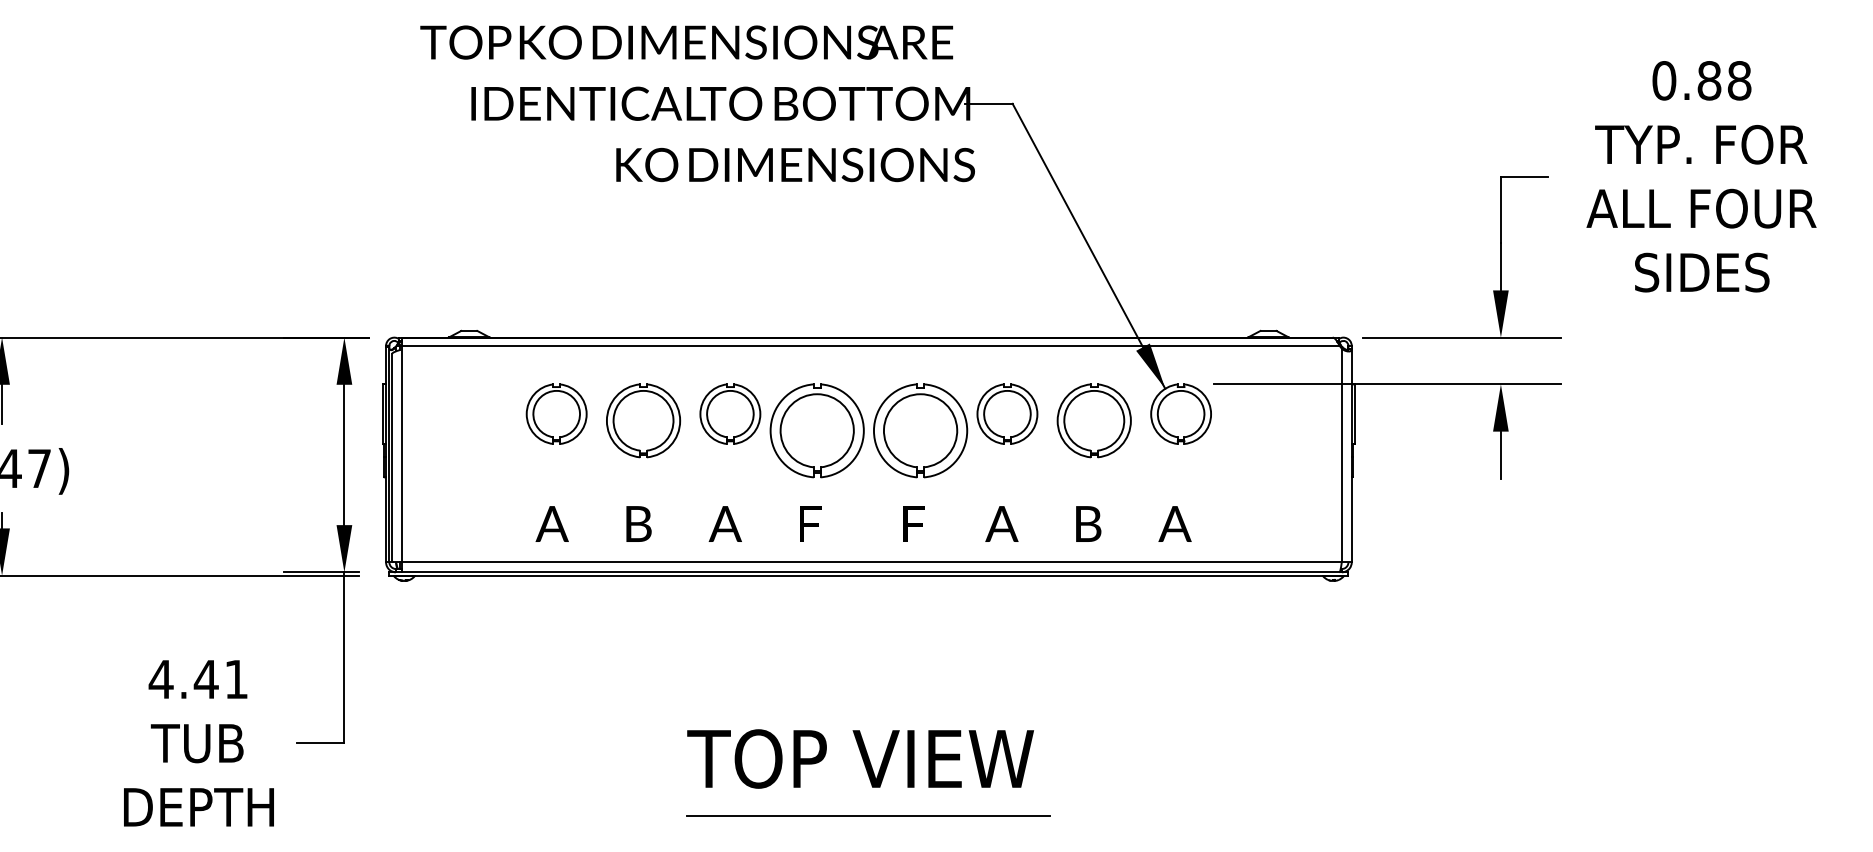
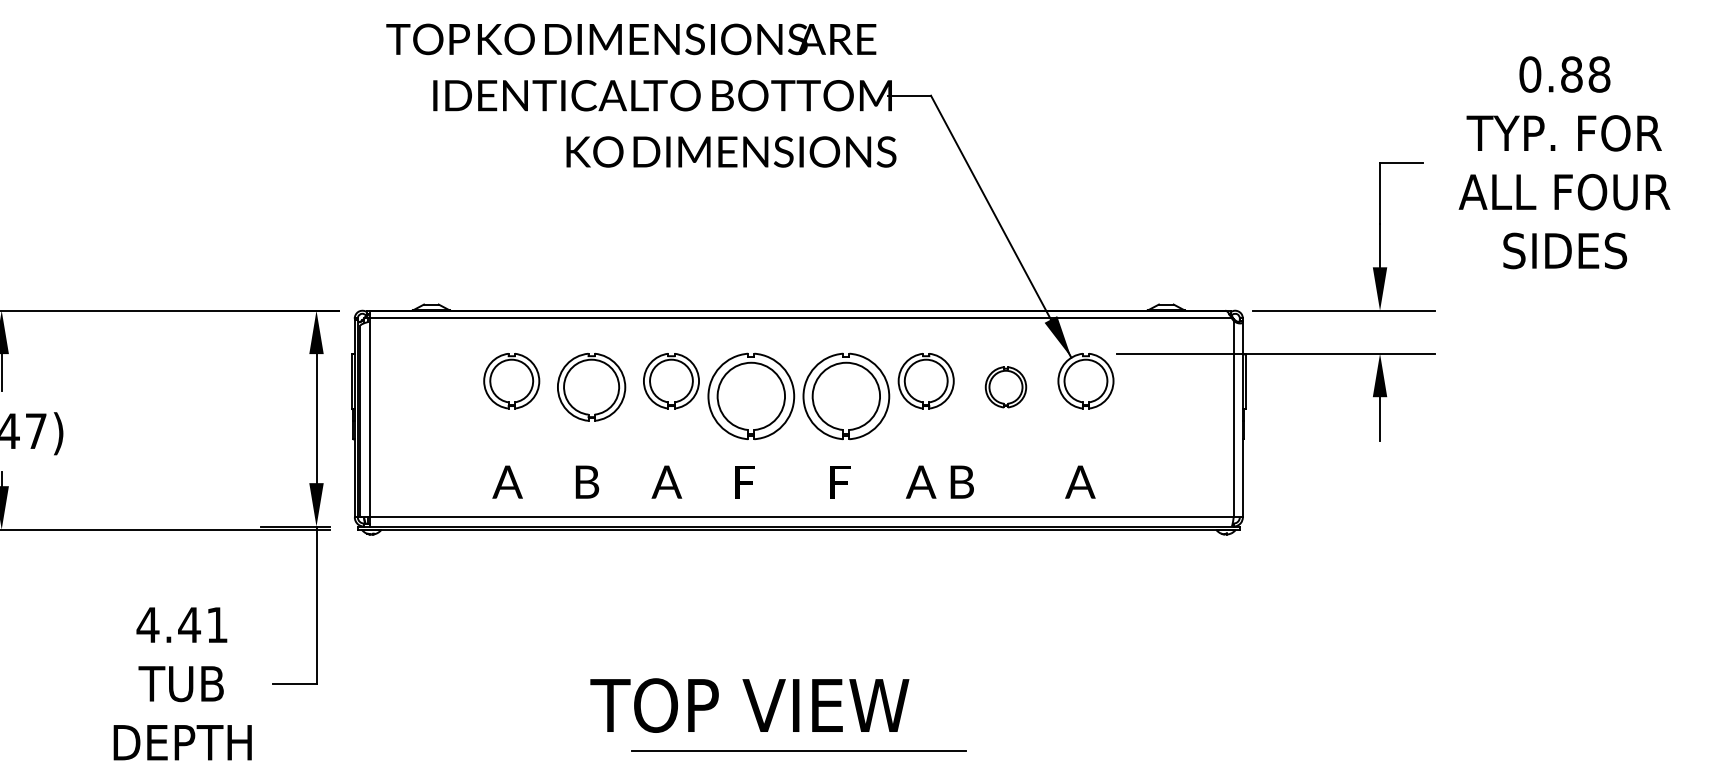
part: (1093, 420) -> (1005, 386), size x0.6
text: (1088, 523) -> (962, 481), moved
text: (860, 758) -> (749, 705), moved

